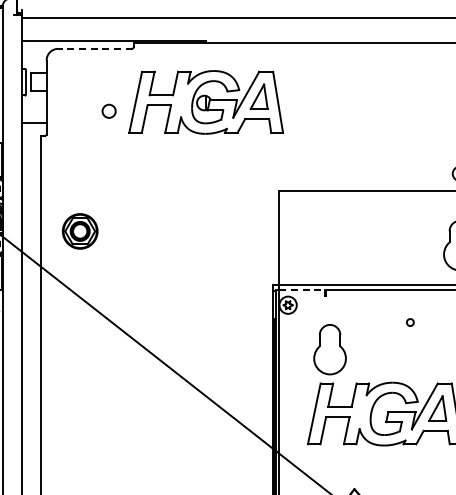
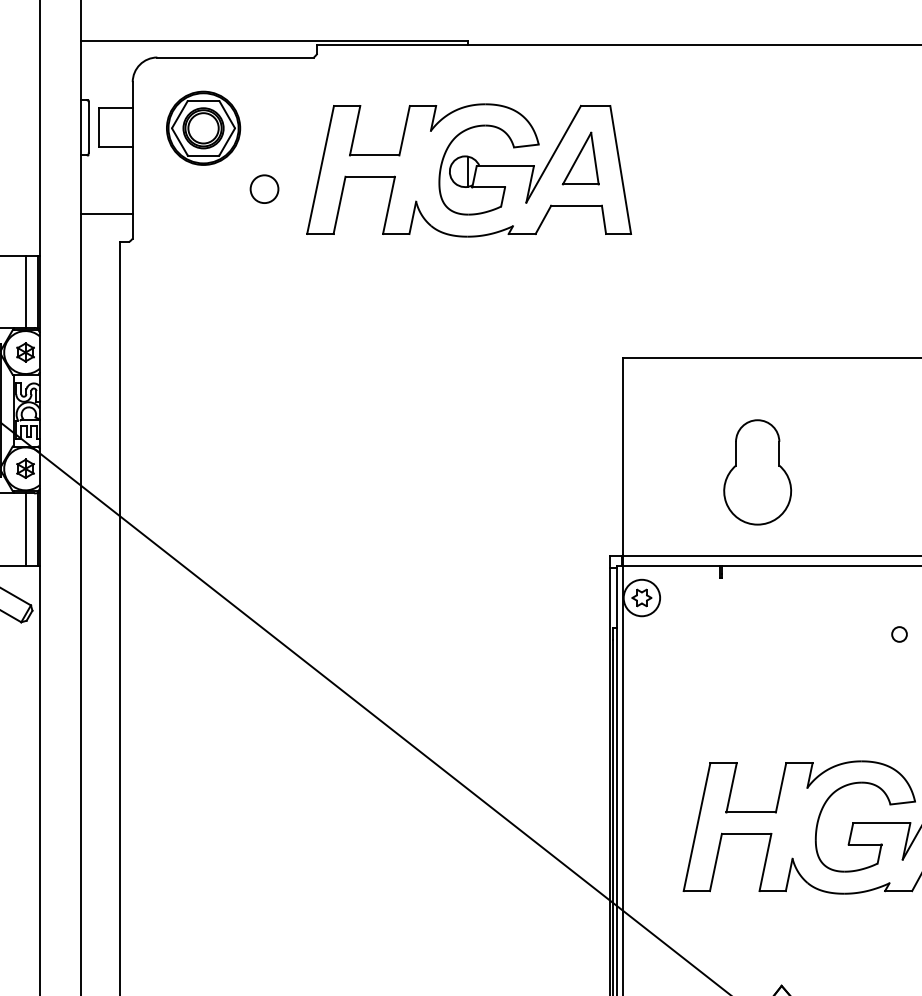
line: (94, 48) -> (233, 56), dashed -> solid
part: (80, 231) -> (204, 128), moved
line: (302, 290) -> (672, 566), dashed -> solid
part: (329, 349) -> (756, 472), moved

